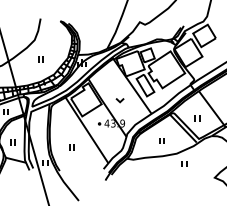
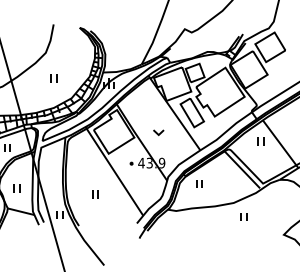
part: (197, 118) -> (260, 141), moved
part: (162, 140) -> (199, 183), moved

